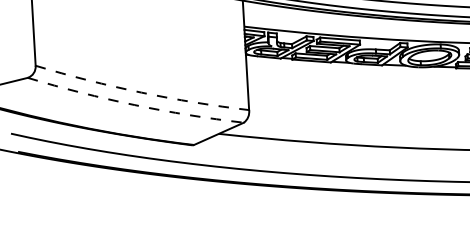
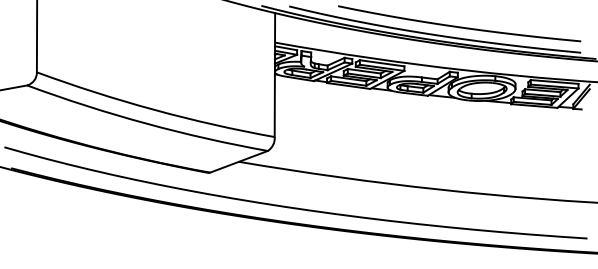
arc: (141, 92) -> (154, 109), dashed -> solid
arc: (135, 105) -> (146, 123), dashed -> solid

